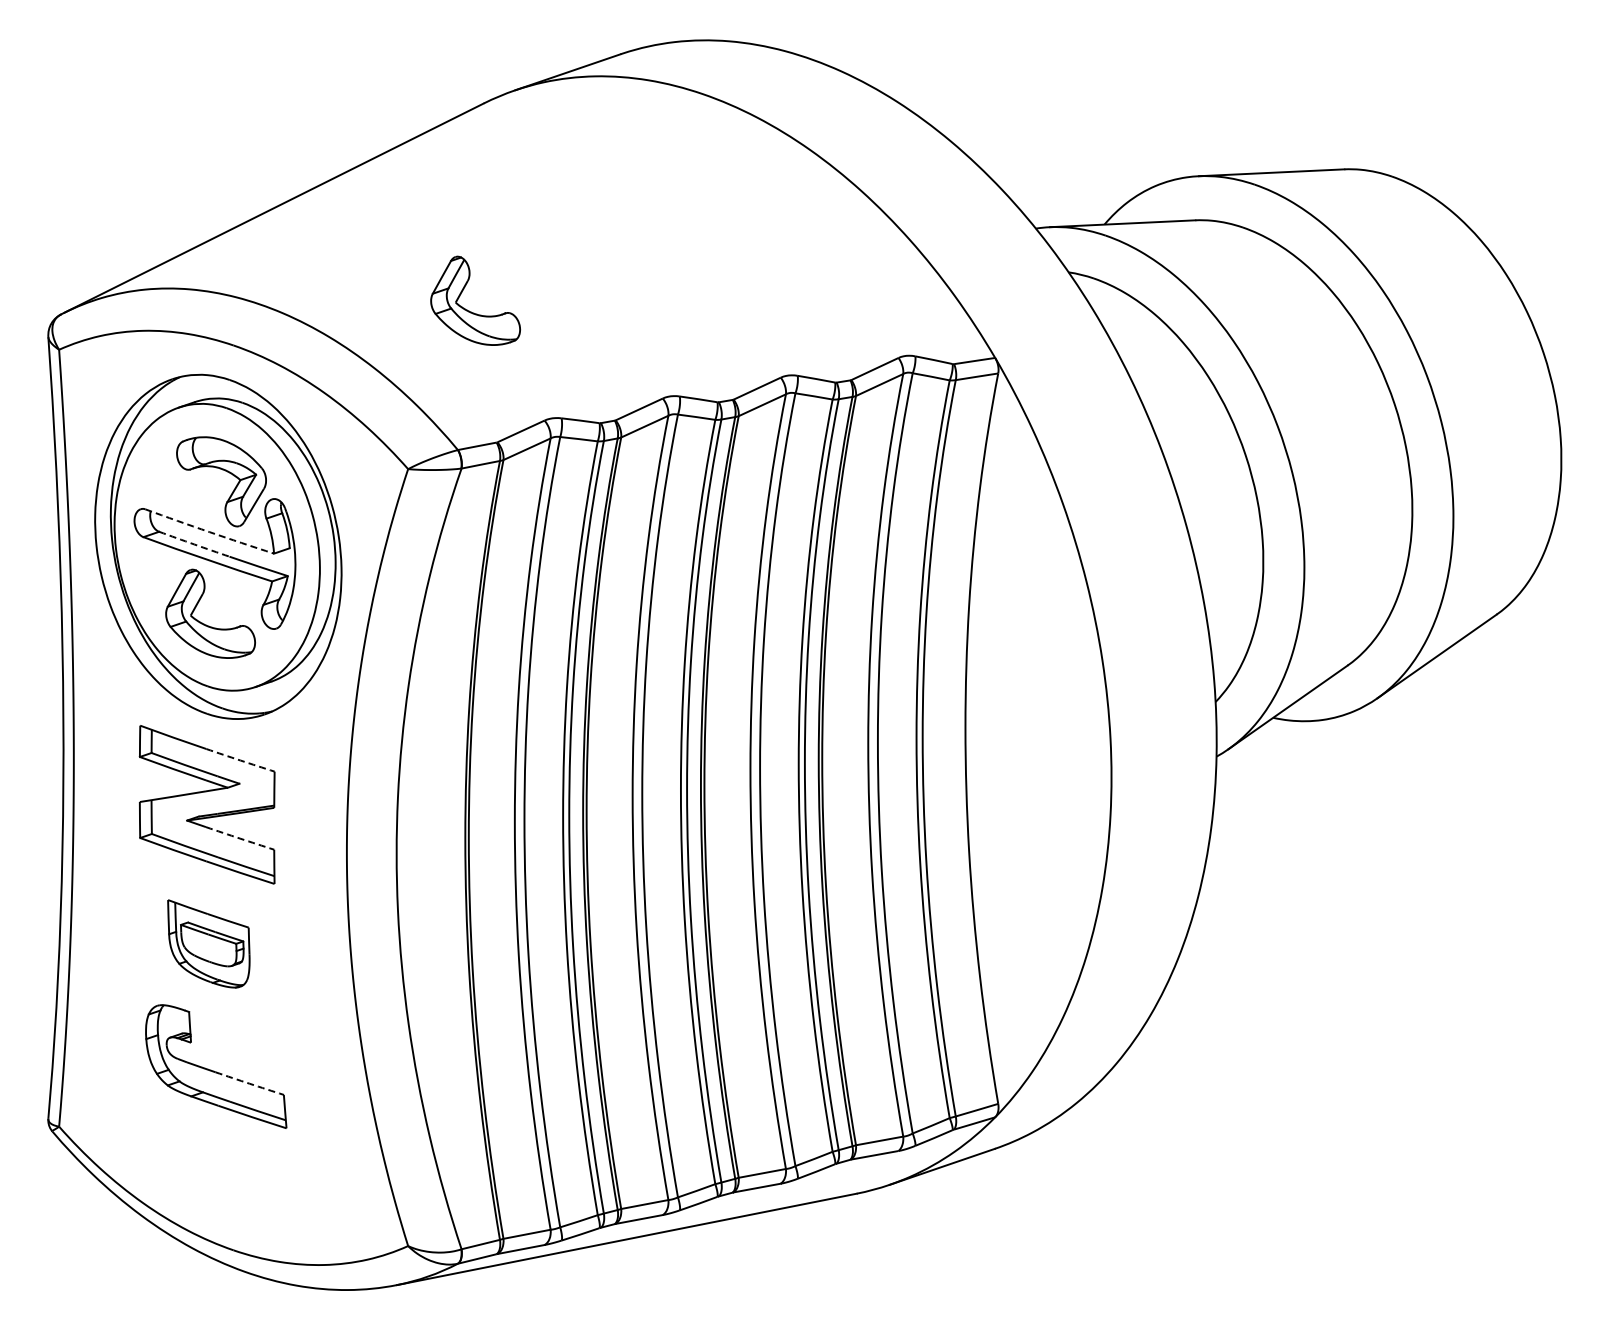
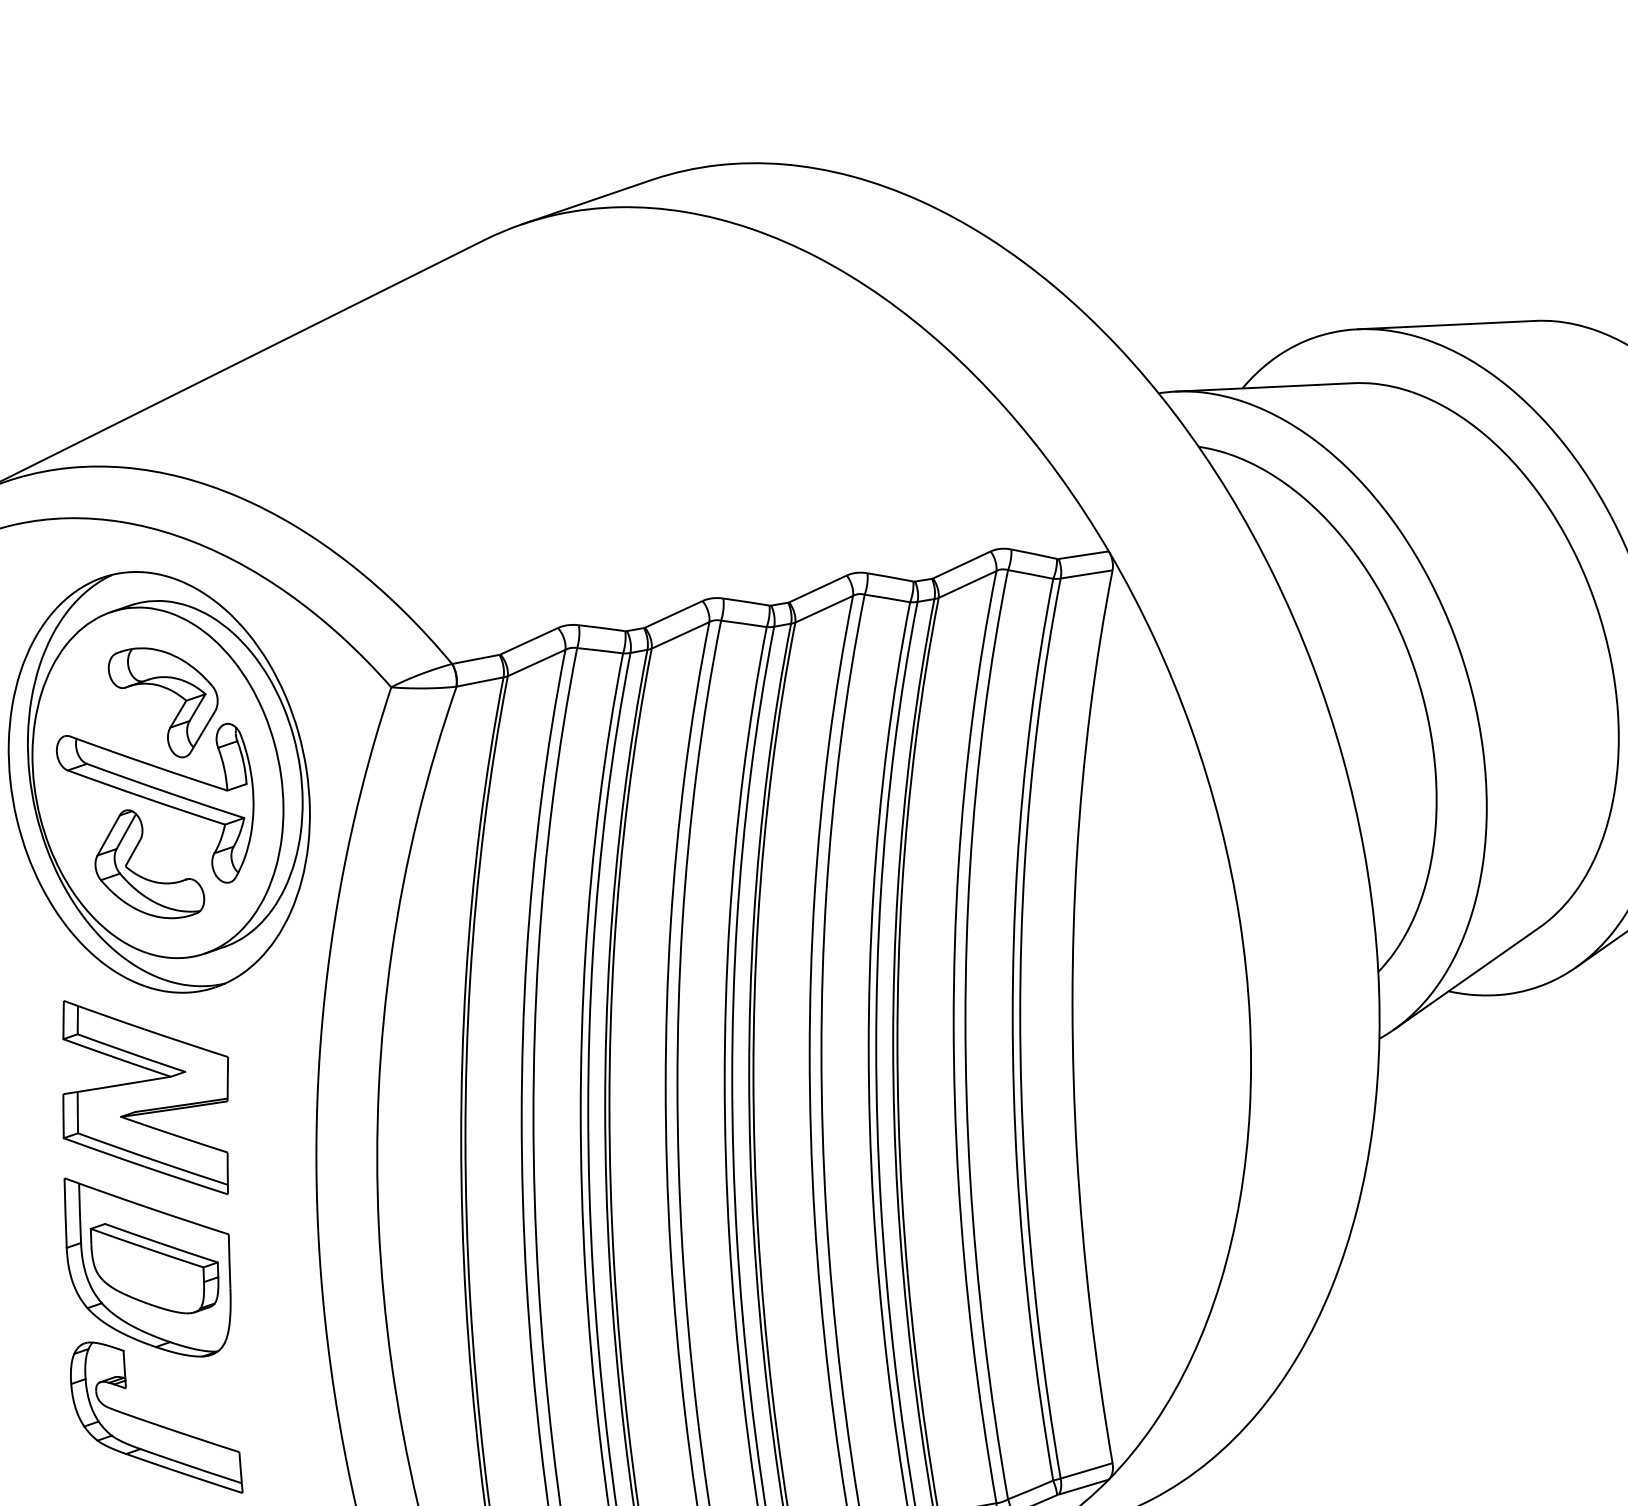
part: (469, 310) -> (466, 493), removed
arc: (209, 532) -> (148, 764), dashed -> solid
arc: (194, 544) -> (130, 779), dashed -> solid
arc: (240, 760) -> (186, 1043), dashed -> solid
arc: (240, 838) -> (186, 1138), dashed -> solid
part: (208, 943) -> (147, 1267), size x1.67
arc: (249, 1083) -> (197, 1438), dashed -> solid

